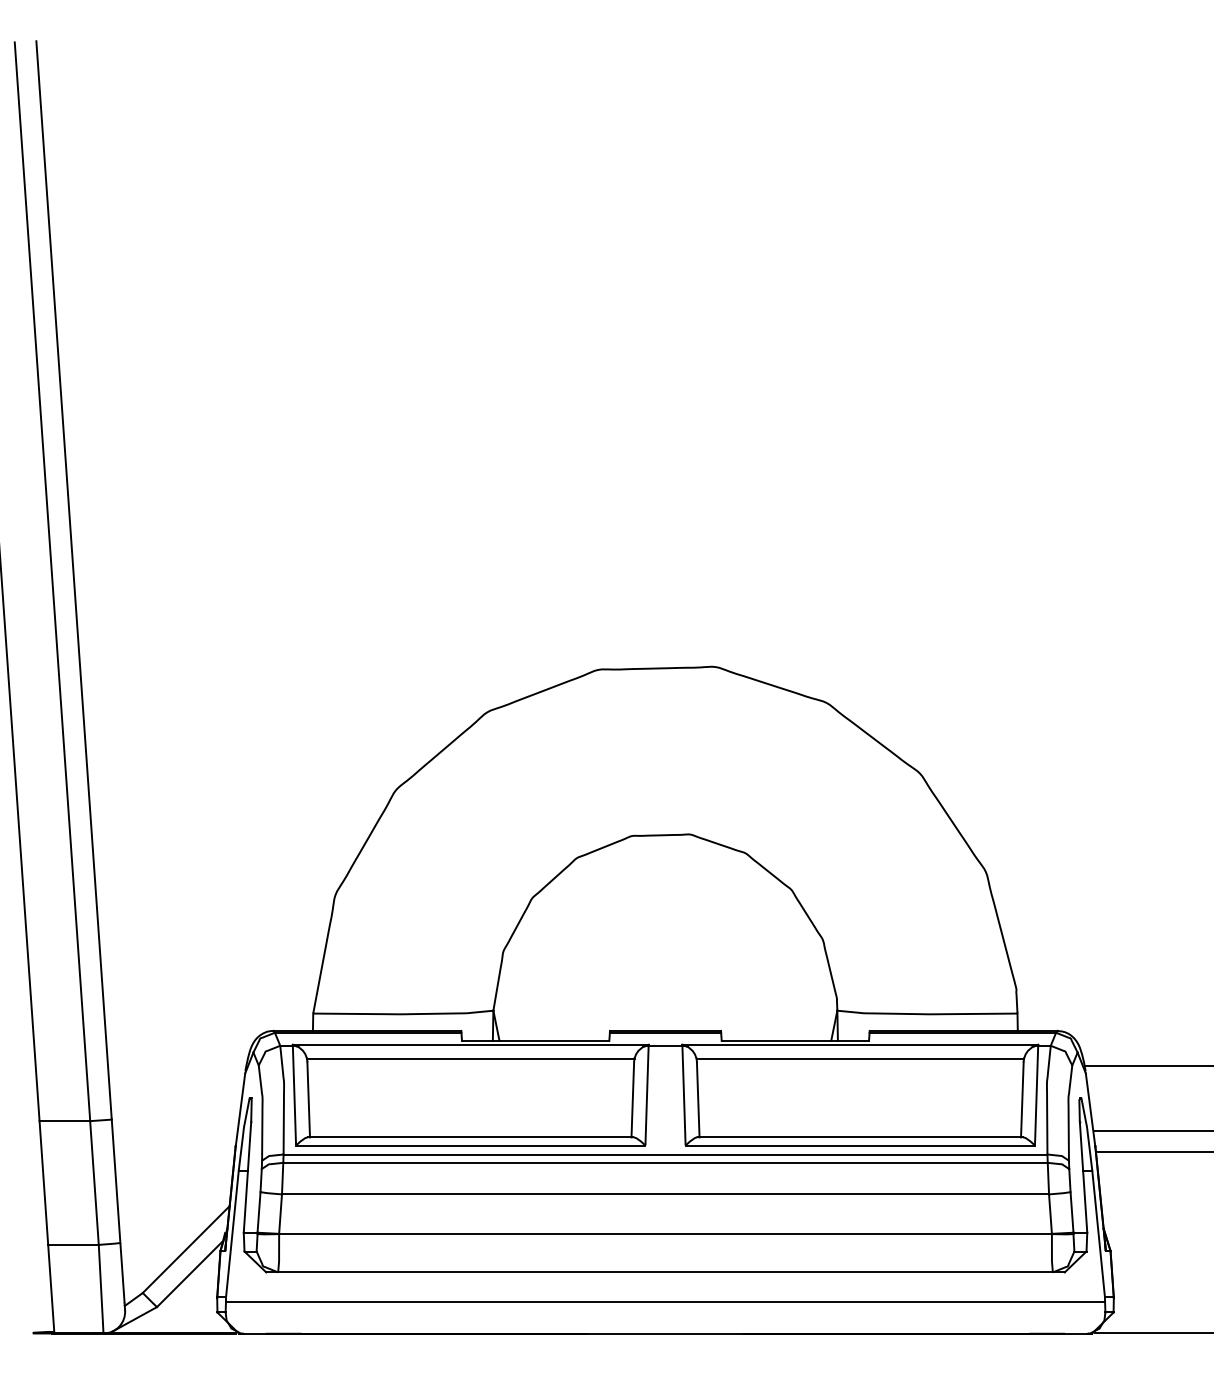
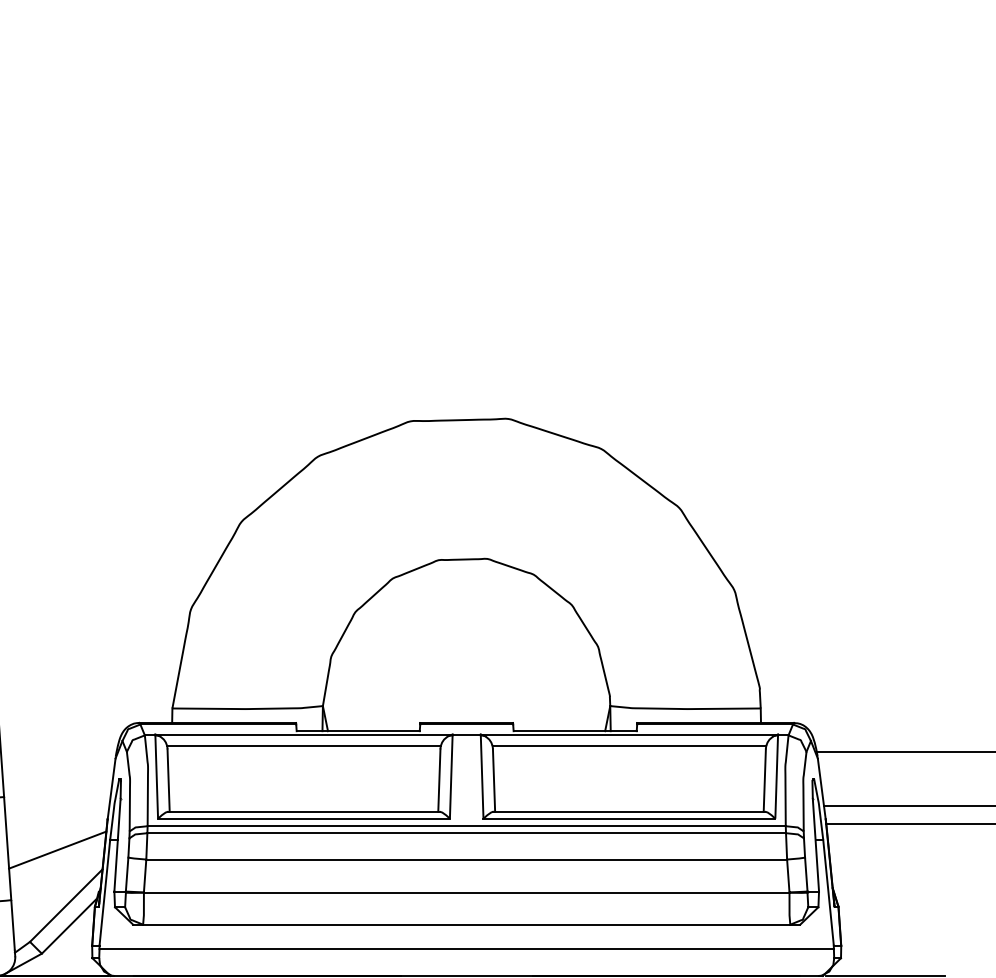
line: (175, 1182) -> (57, 849), added

